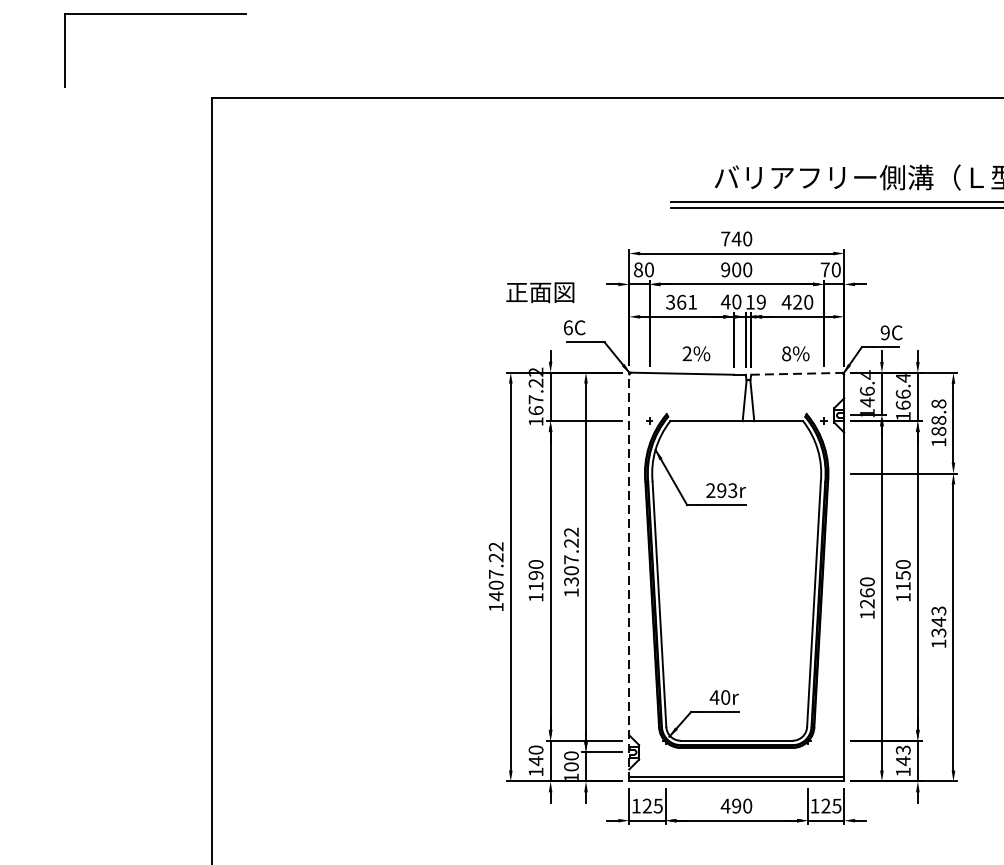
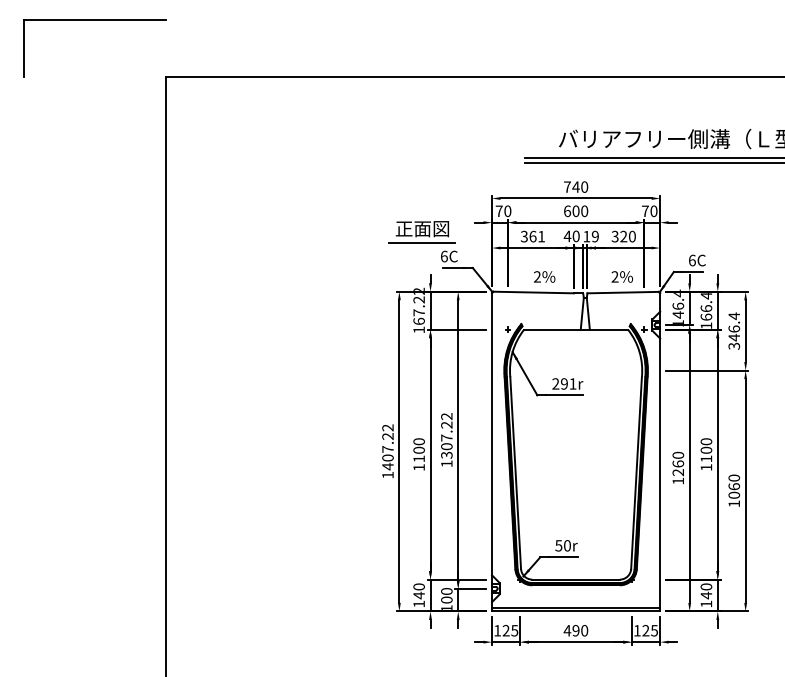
part: (155, 14) -> (94, 20), moved
text: (637, 270) -> (498, 211), 80 -> 70
text: (725, 270) -> (567, 211), 900 -> 600
text: (785, 302) -> (614, 236), 420 -> 320
line: (540, 311) -> (422, 243), added
text: (884, 332) -> (691, 260), 9C -> 6C
text: (785, 353) -> (614, 276), 8% -> 2%
line: (797, 373) -> (623, 292), dashed -> solid
text: (939, 422) -> (734, 330), 188.8 -> 346.4
text: (732, 490) -> (572, 383), 293r -> 291r
text: (535, 574) -> (418, 449), 1190 -> 1100
text: (903, 574) -> (706, 449), 1150 -> 1100
line: (629, 576) -> (492, 451), dashed -> solid
text: (939, 621) -> (734, 486), 1343 -> 1060
text: (714, 697) -> (558, 545), 40r -> 50r
text: (903, 749) -> (706, 586), 143 -> 140

